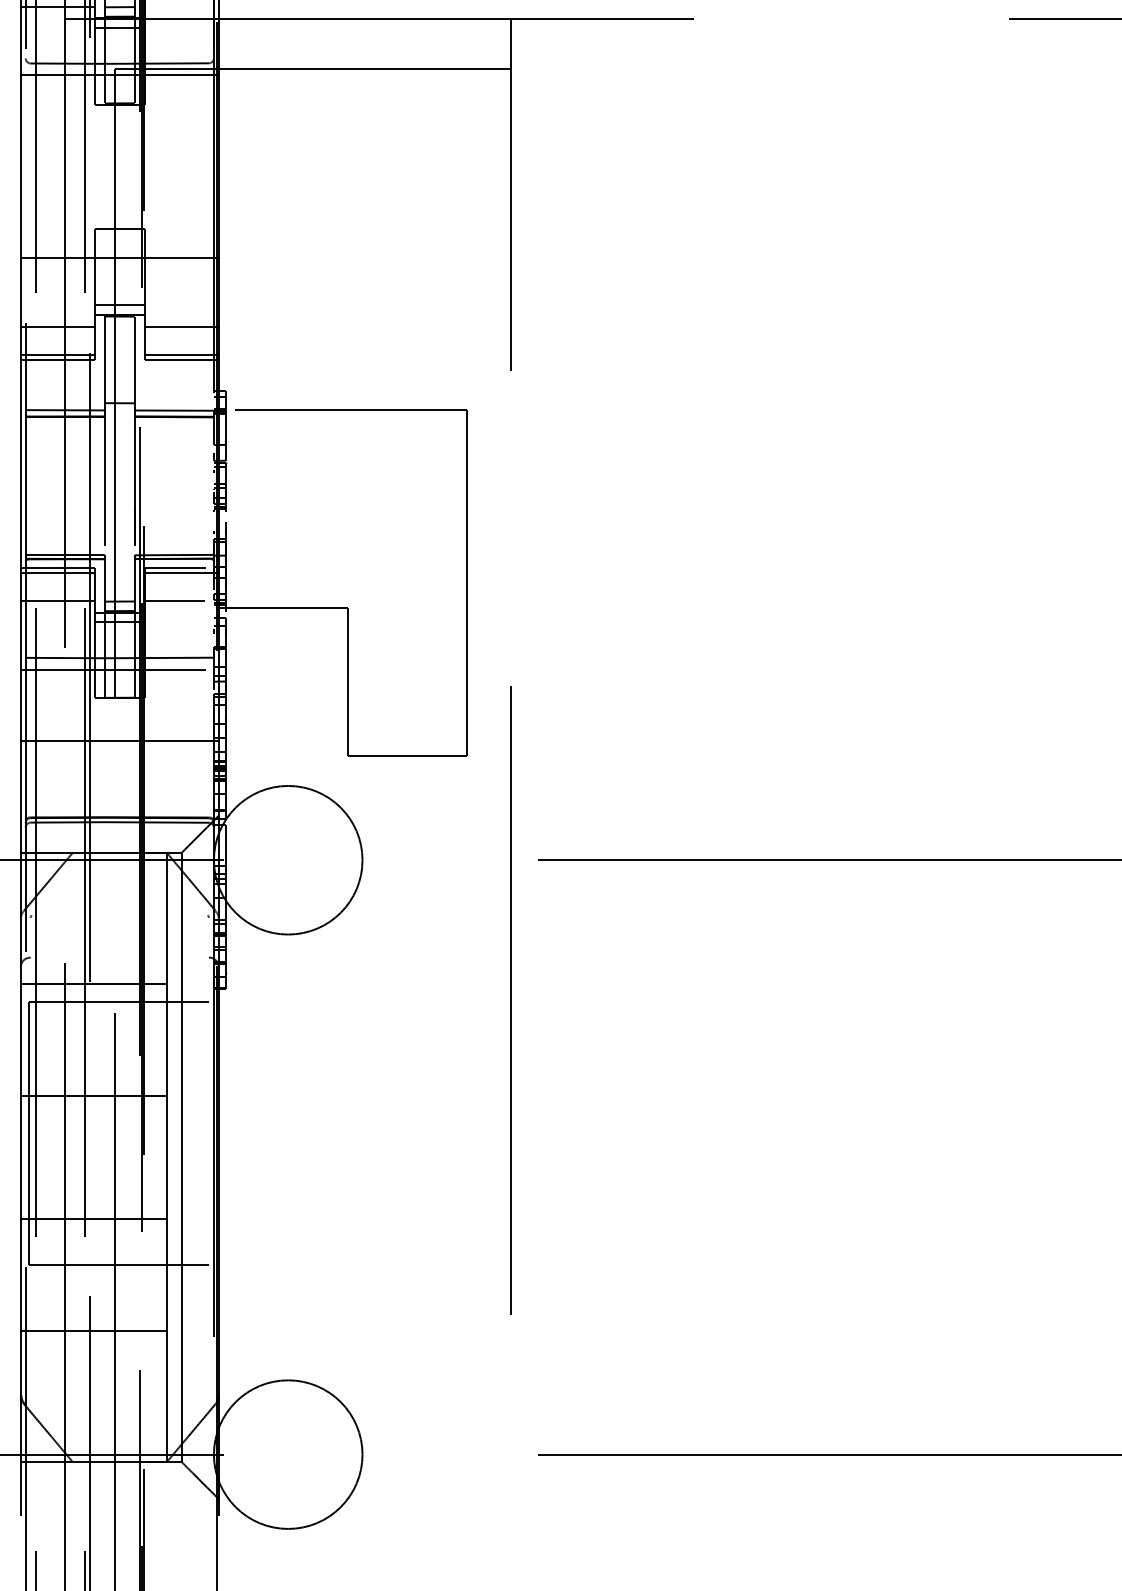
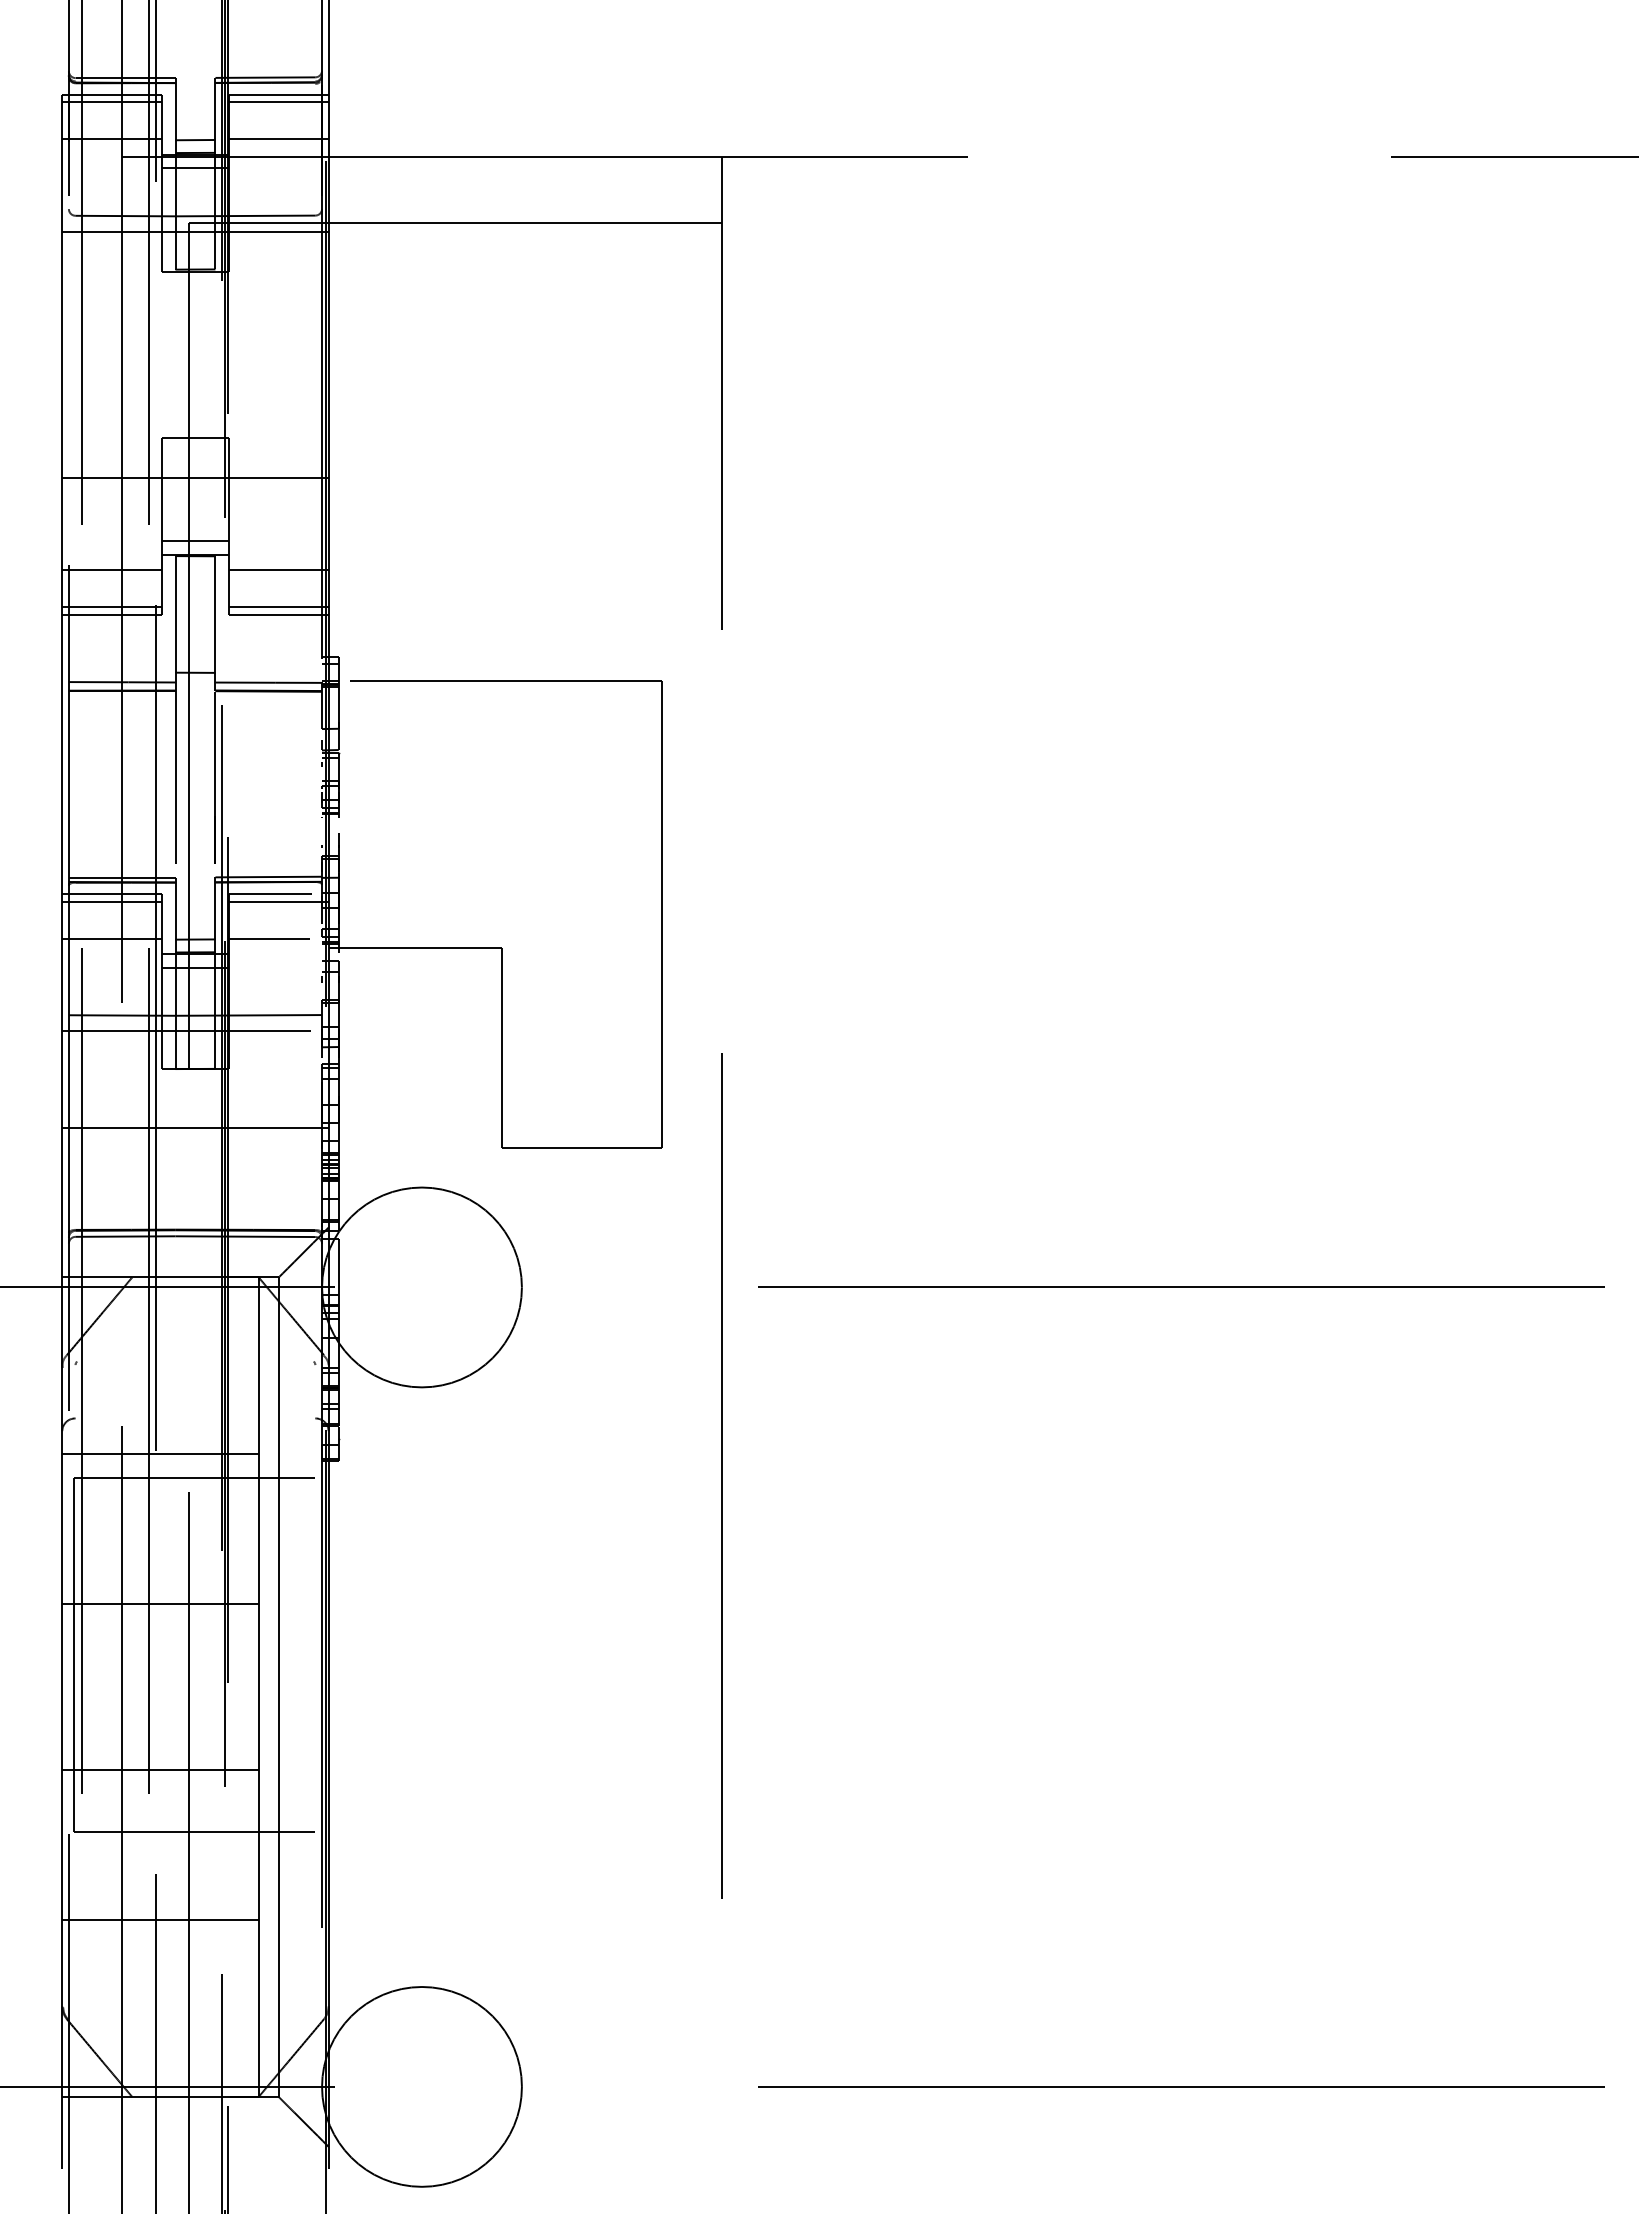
line: (181, 6) -> (278, 139), added

